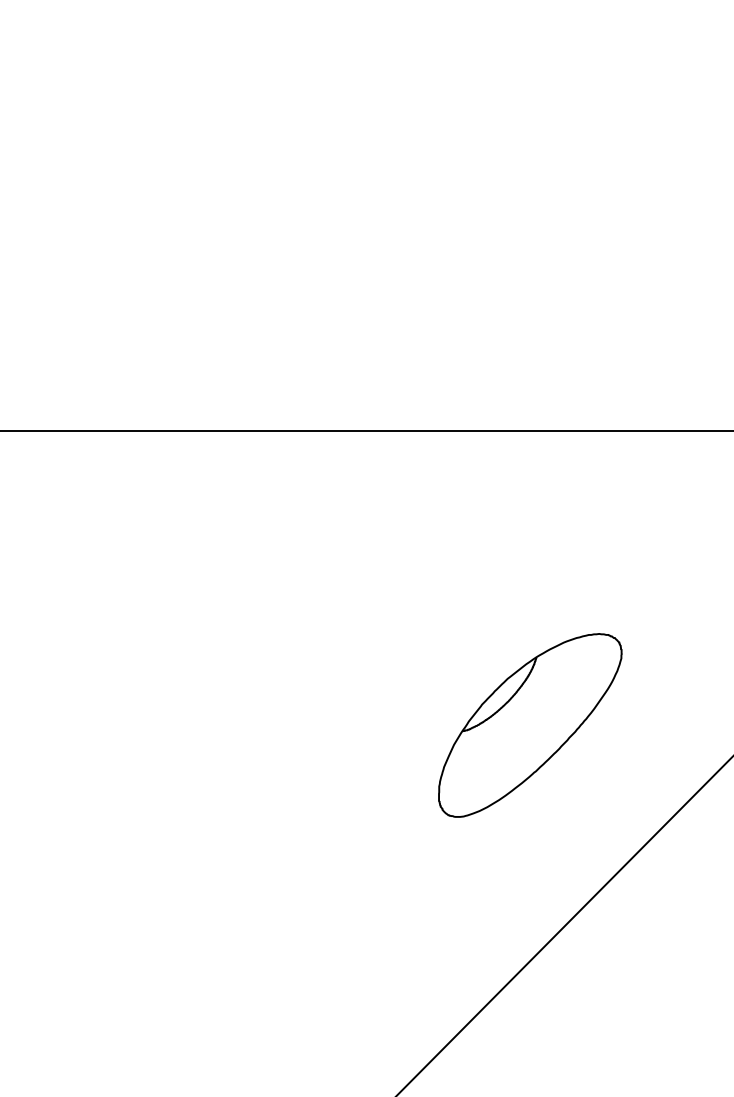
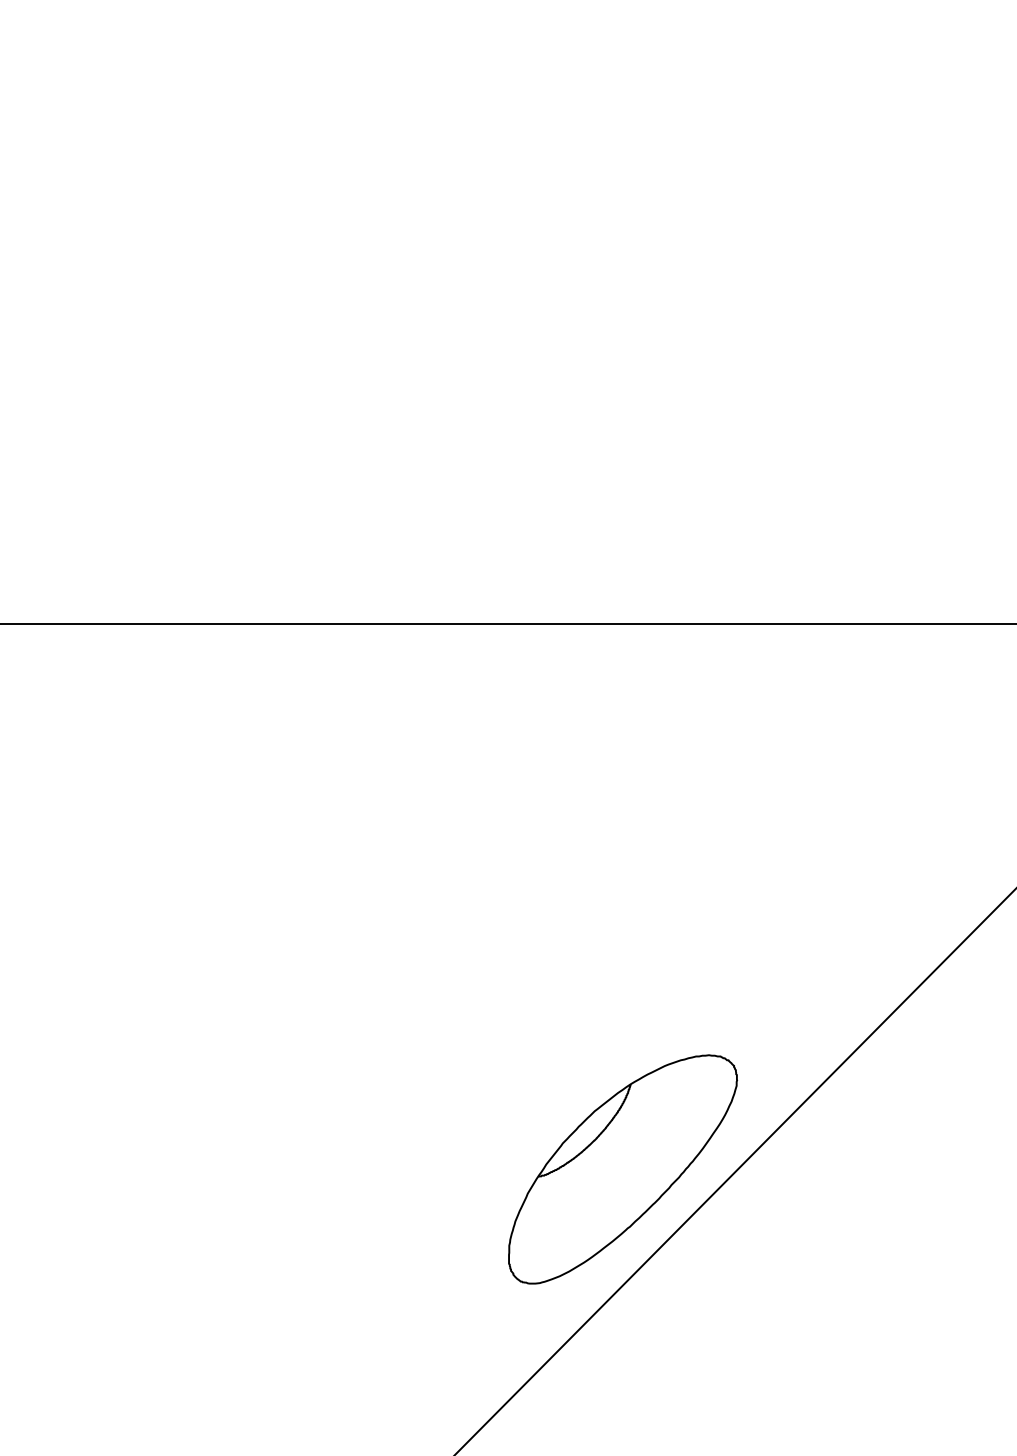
part: (529, 725) -> (622, 1169), moved

